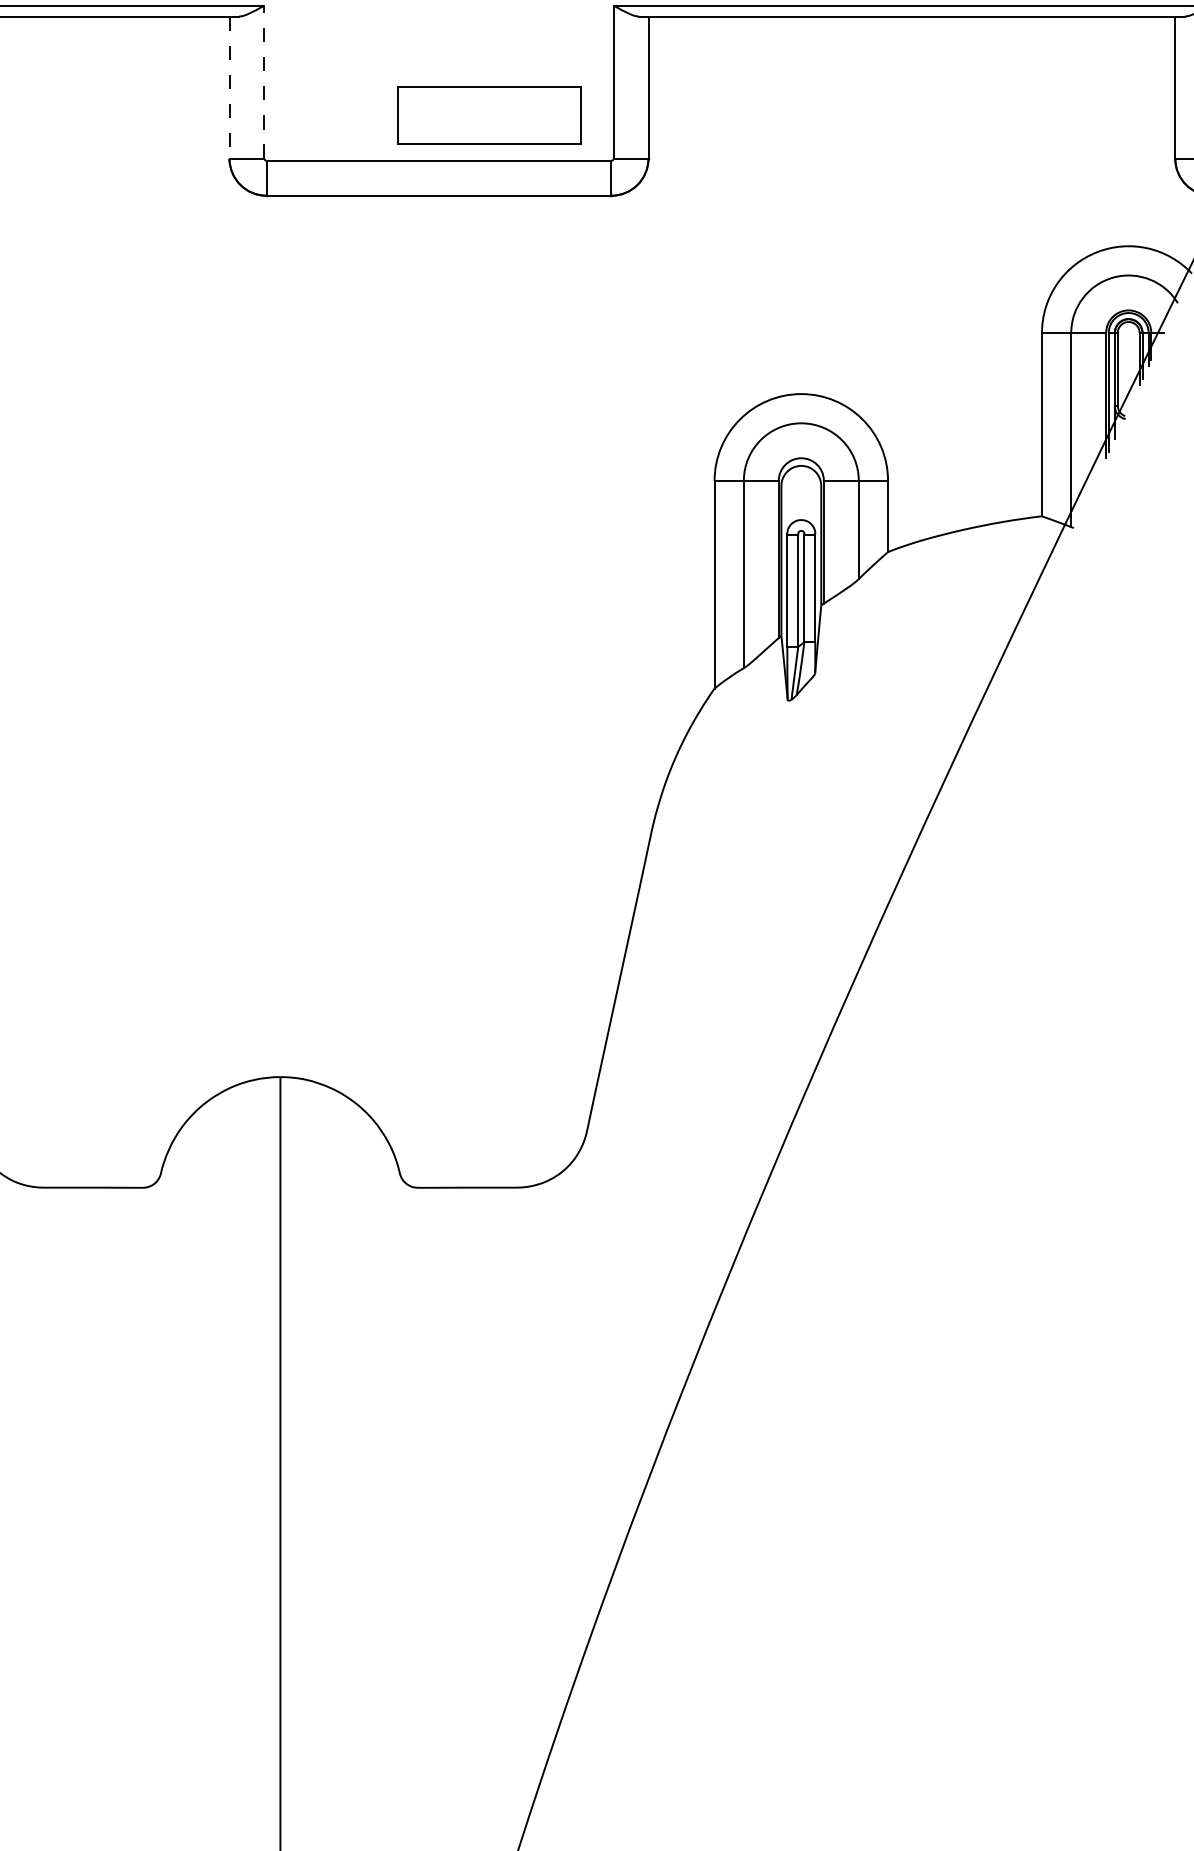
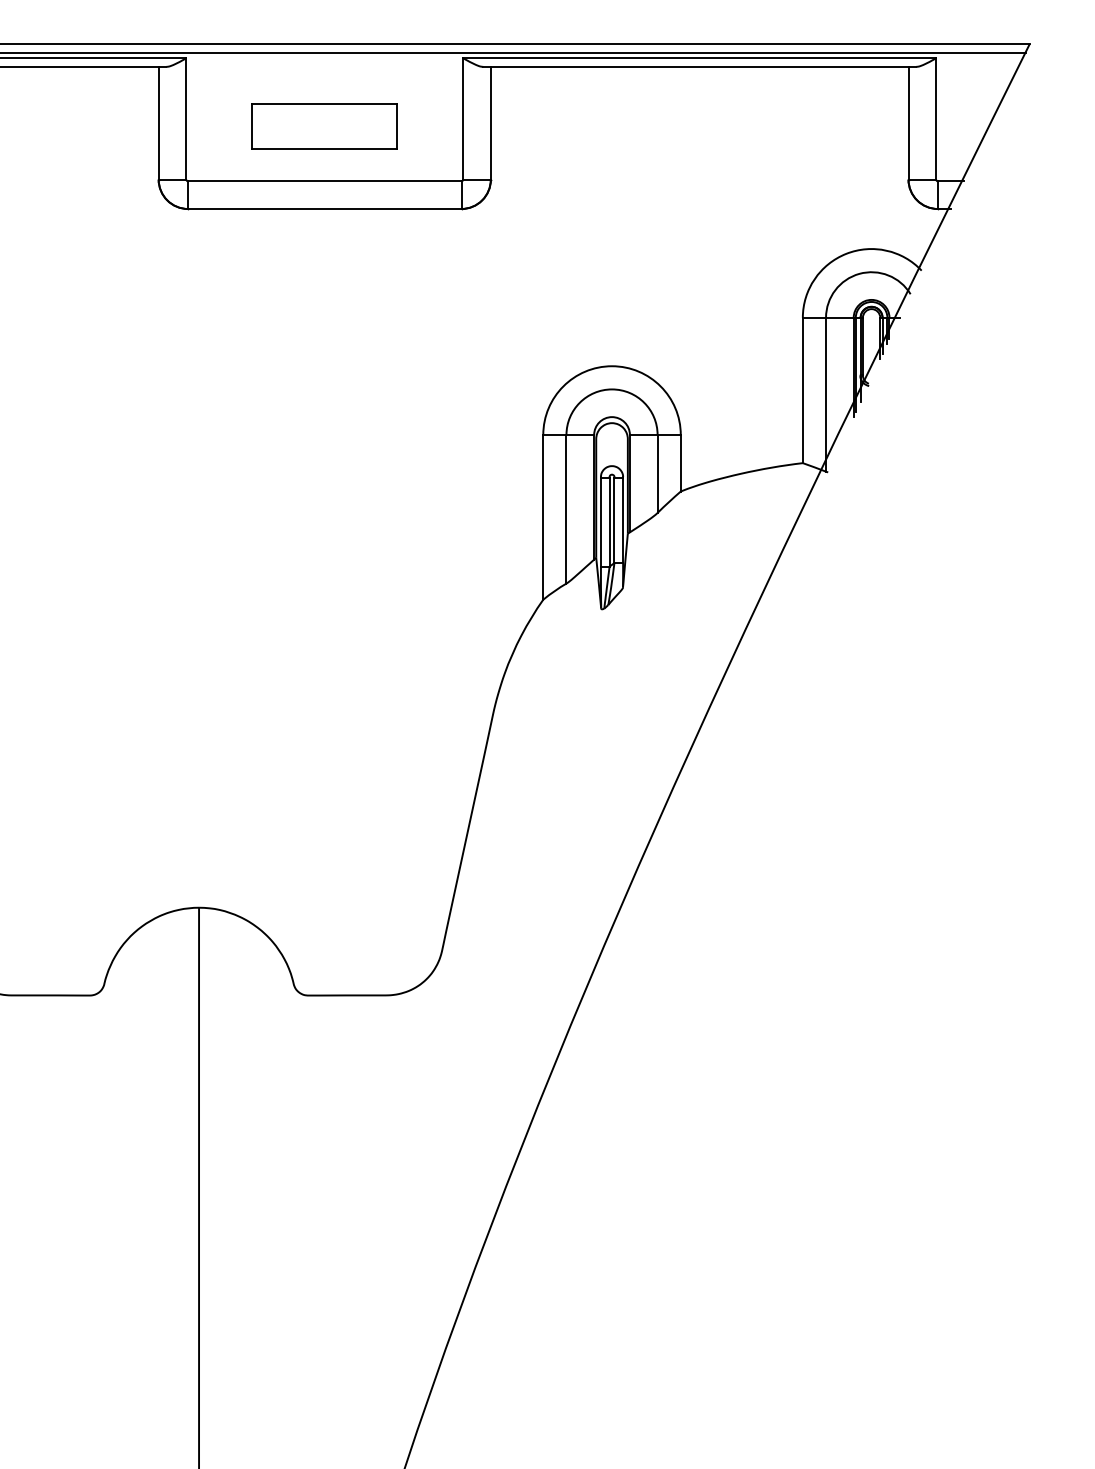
line: (264, 81) -> (186, 118), dashed -> solid
line: (229, 87) -> (158, 123), dashed -> solid
part: (489, 115) -> (324, 126), moved

